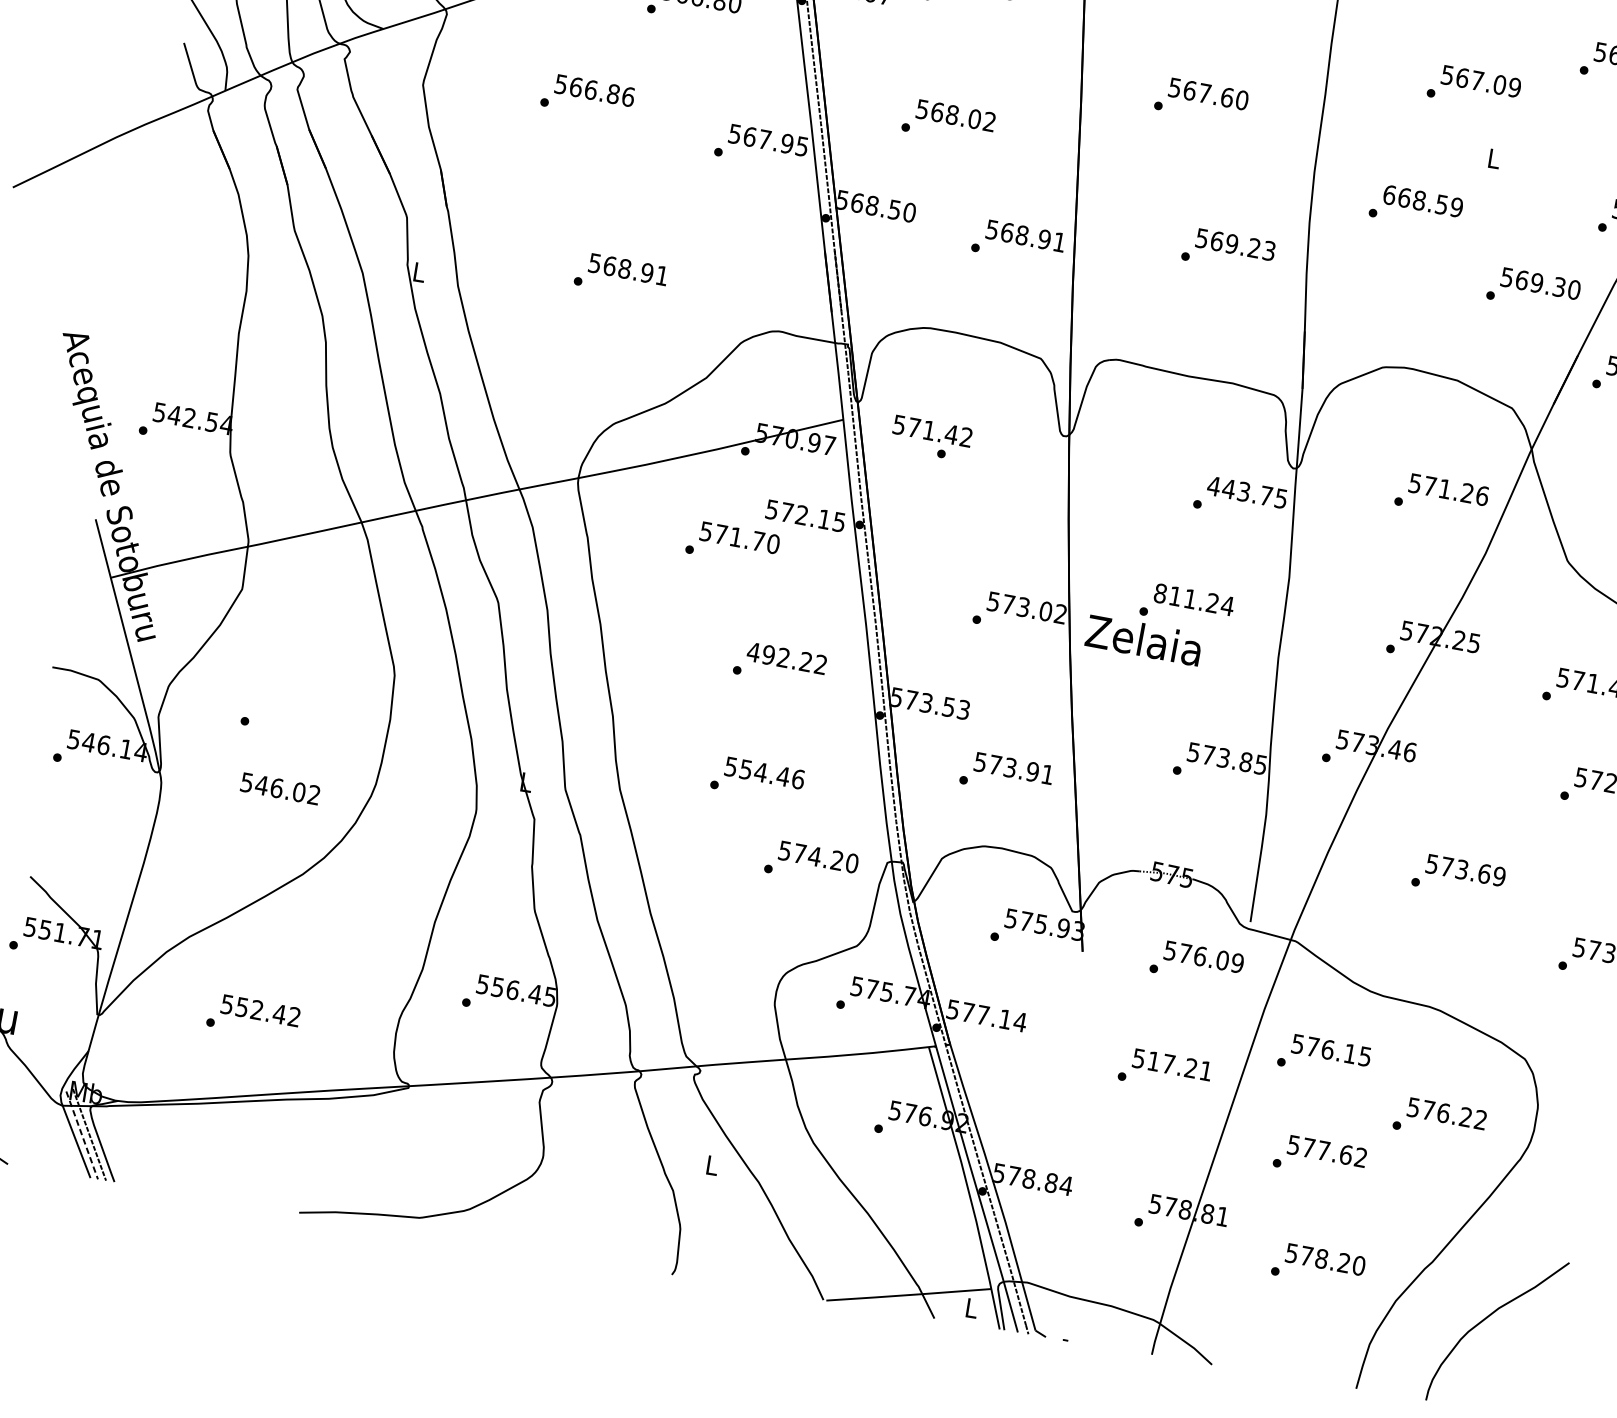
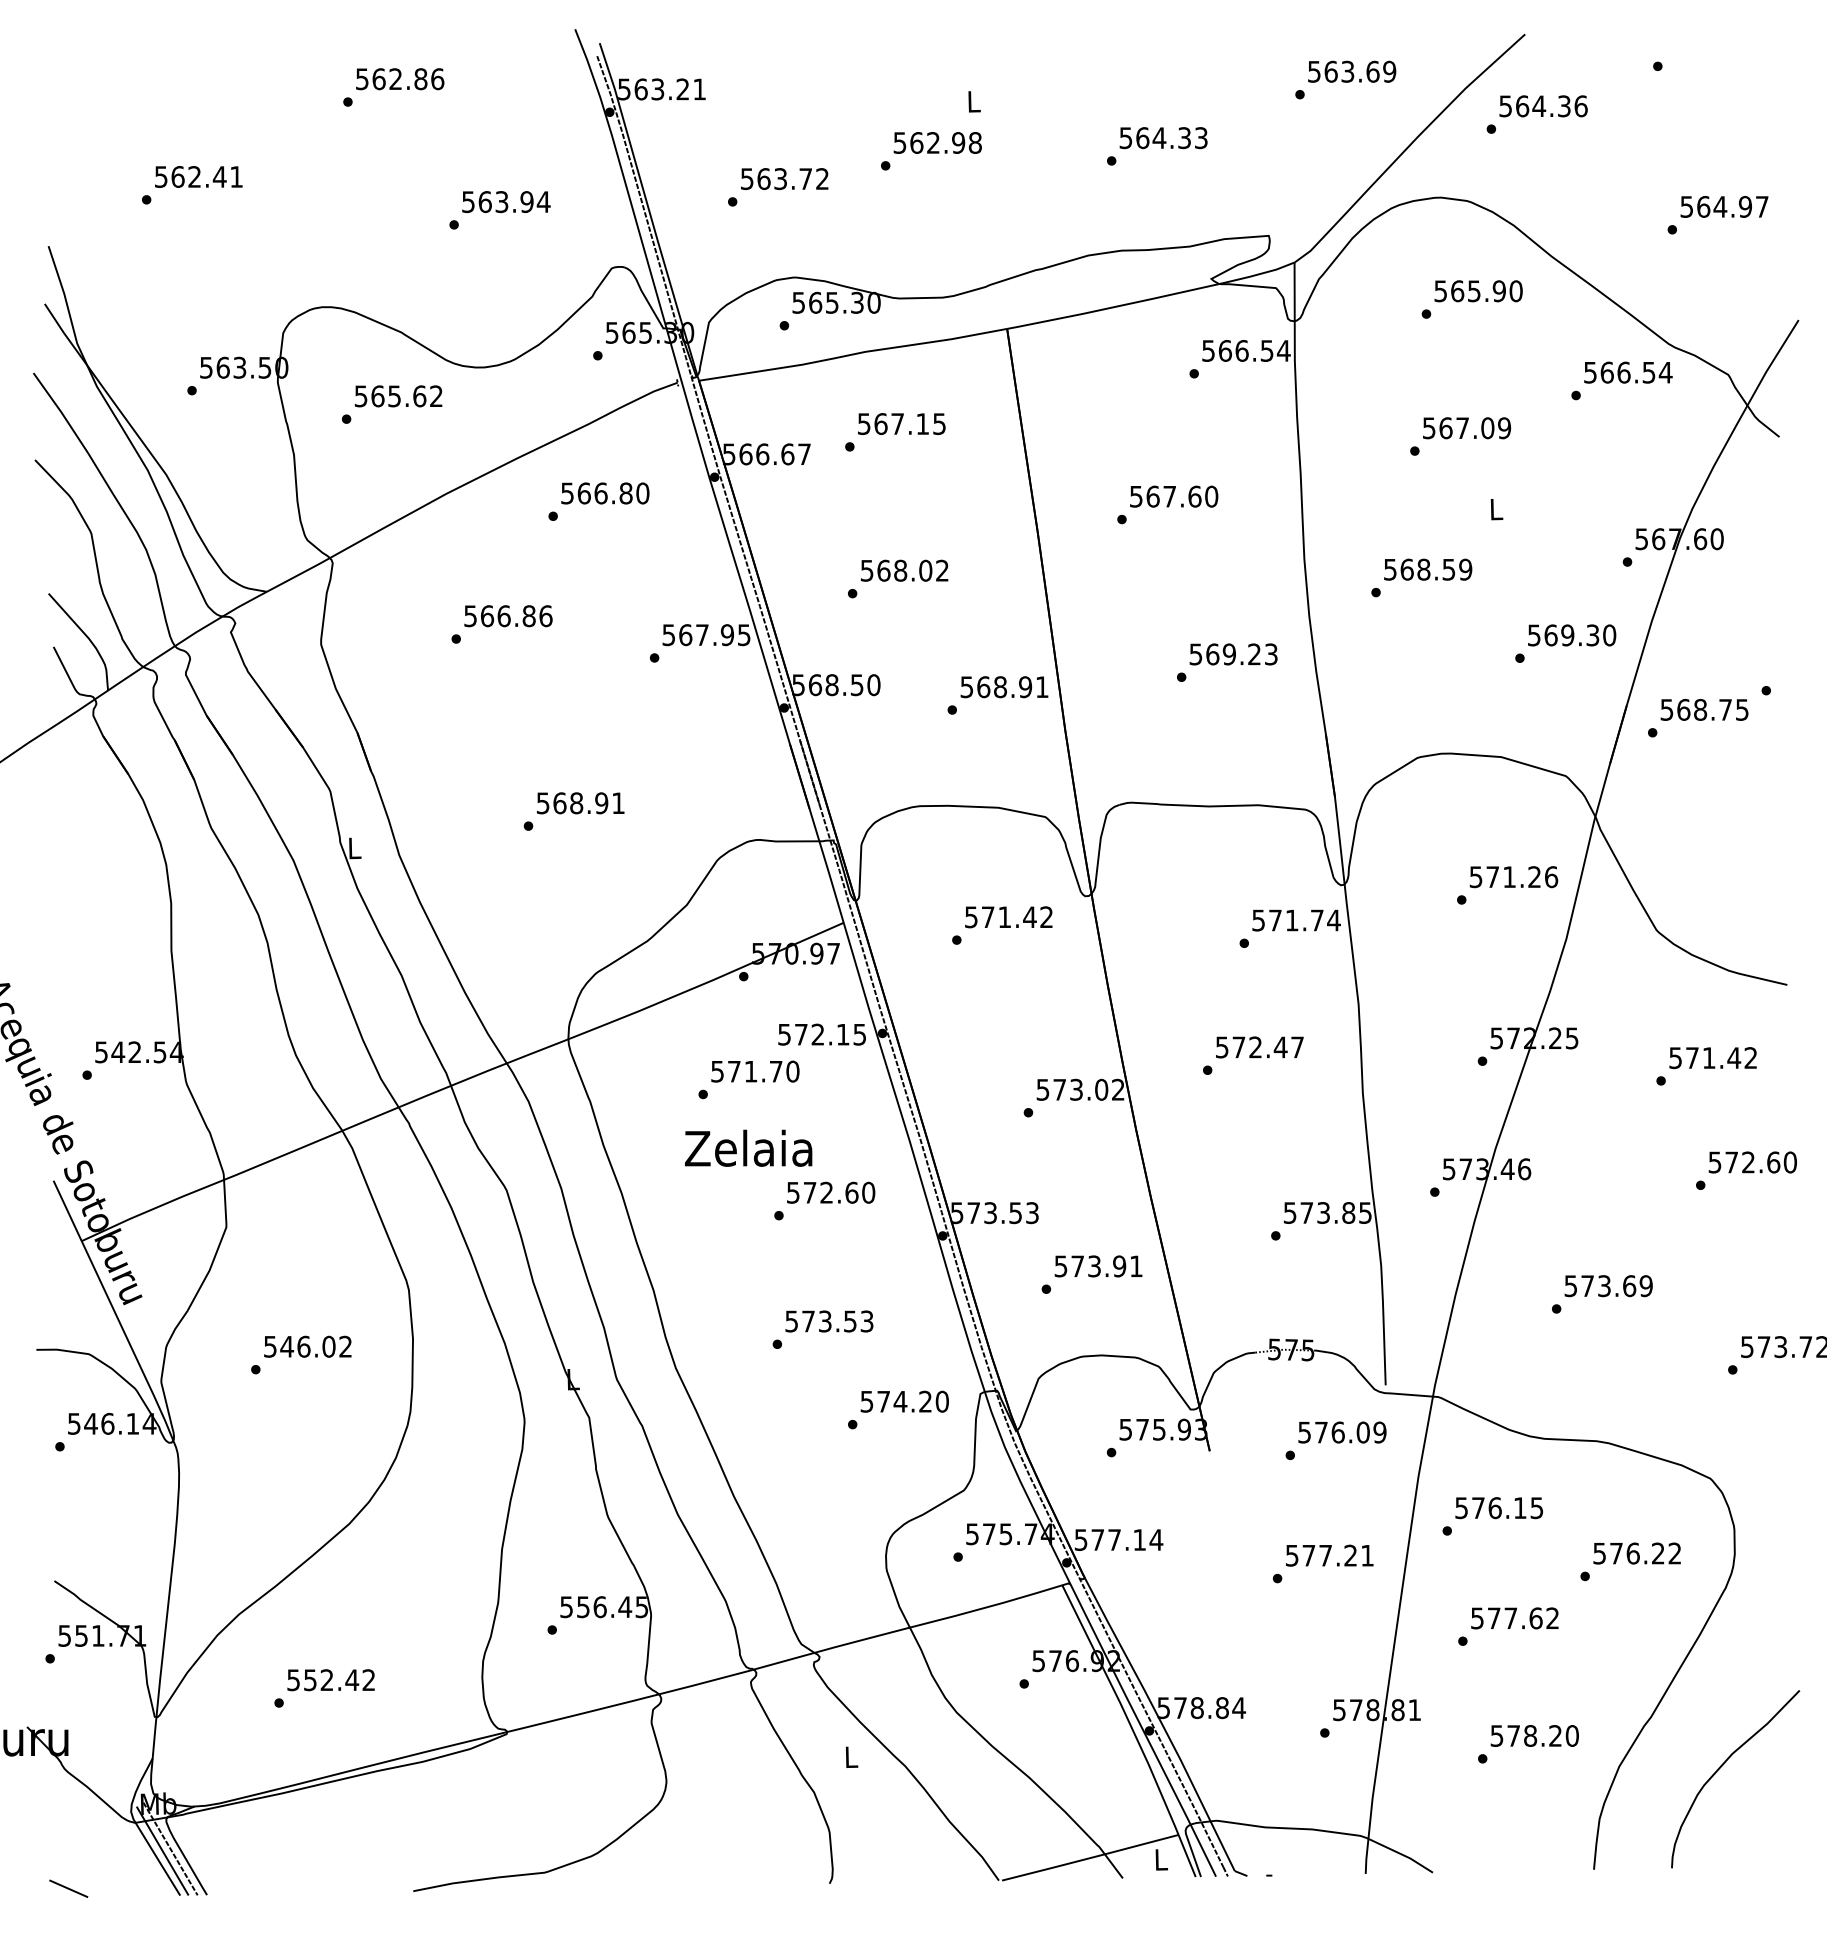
text: (1389, 194) -> (1390, 569), 668.59 -> 568.59
text: (932, 431) -> (1008, 917), moved
text: (1246, 492) -> (1295, 920), 443.75 -> 571.74
text: (1193, 599) -> (1259, 1047), 811.24 -> 572.47
text: (1143, 639) -> (748, 1147), moved
text: (786, 658) -> (830, 1192), 492.22 -> 572.60
text: (771, 774) -> (837, 1321), 554.46 -> 573.53
text: (280, 788) -> (307, 1346), moved
text: (1153, 1061) -> (1308, 1555), 517.21 -> 577.21
line: (82, 1135) -> (163, 1851), dashed -> solid

